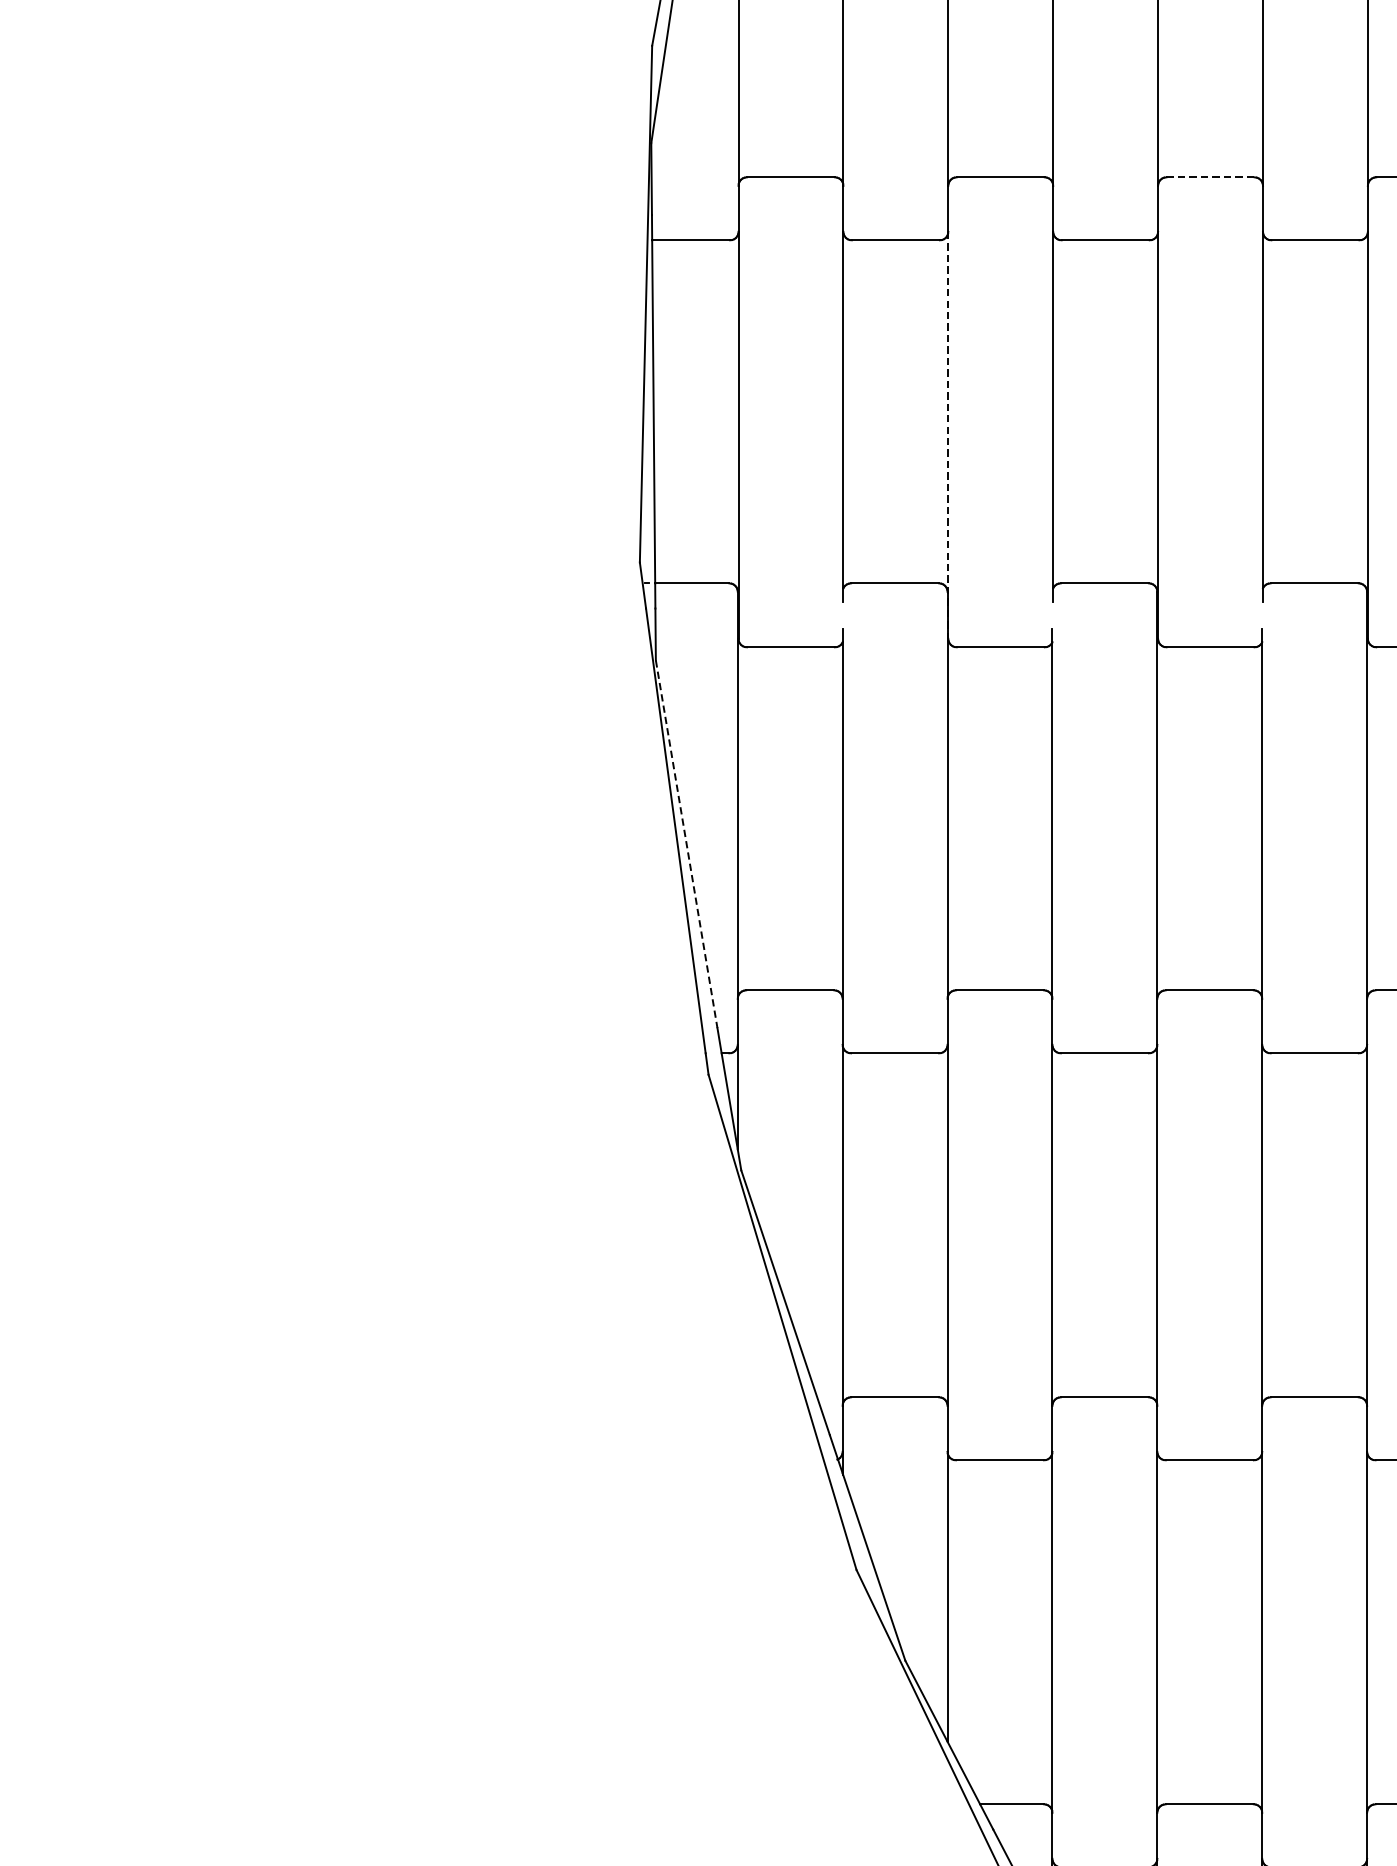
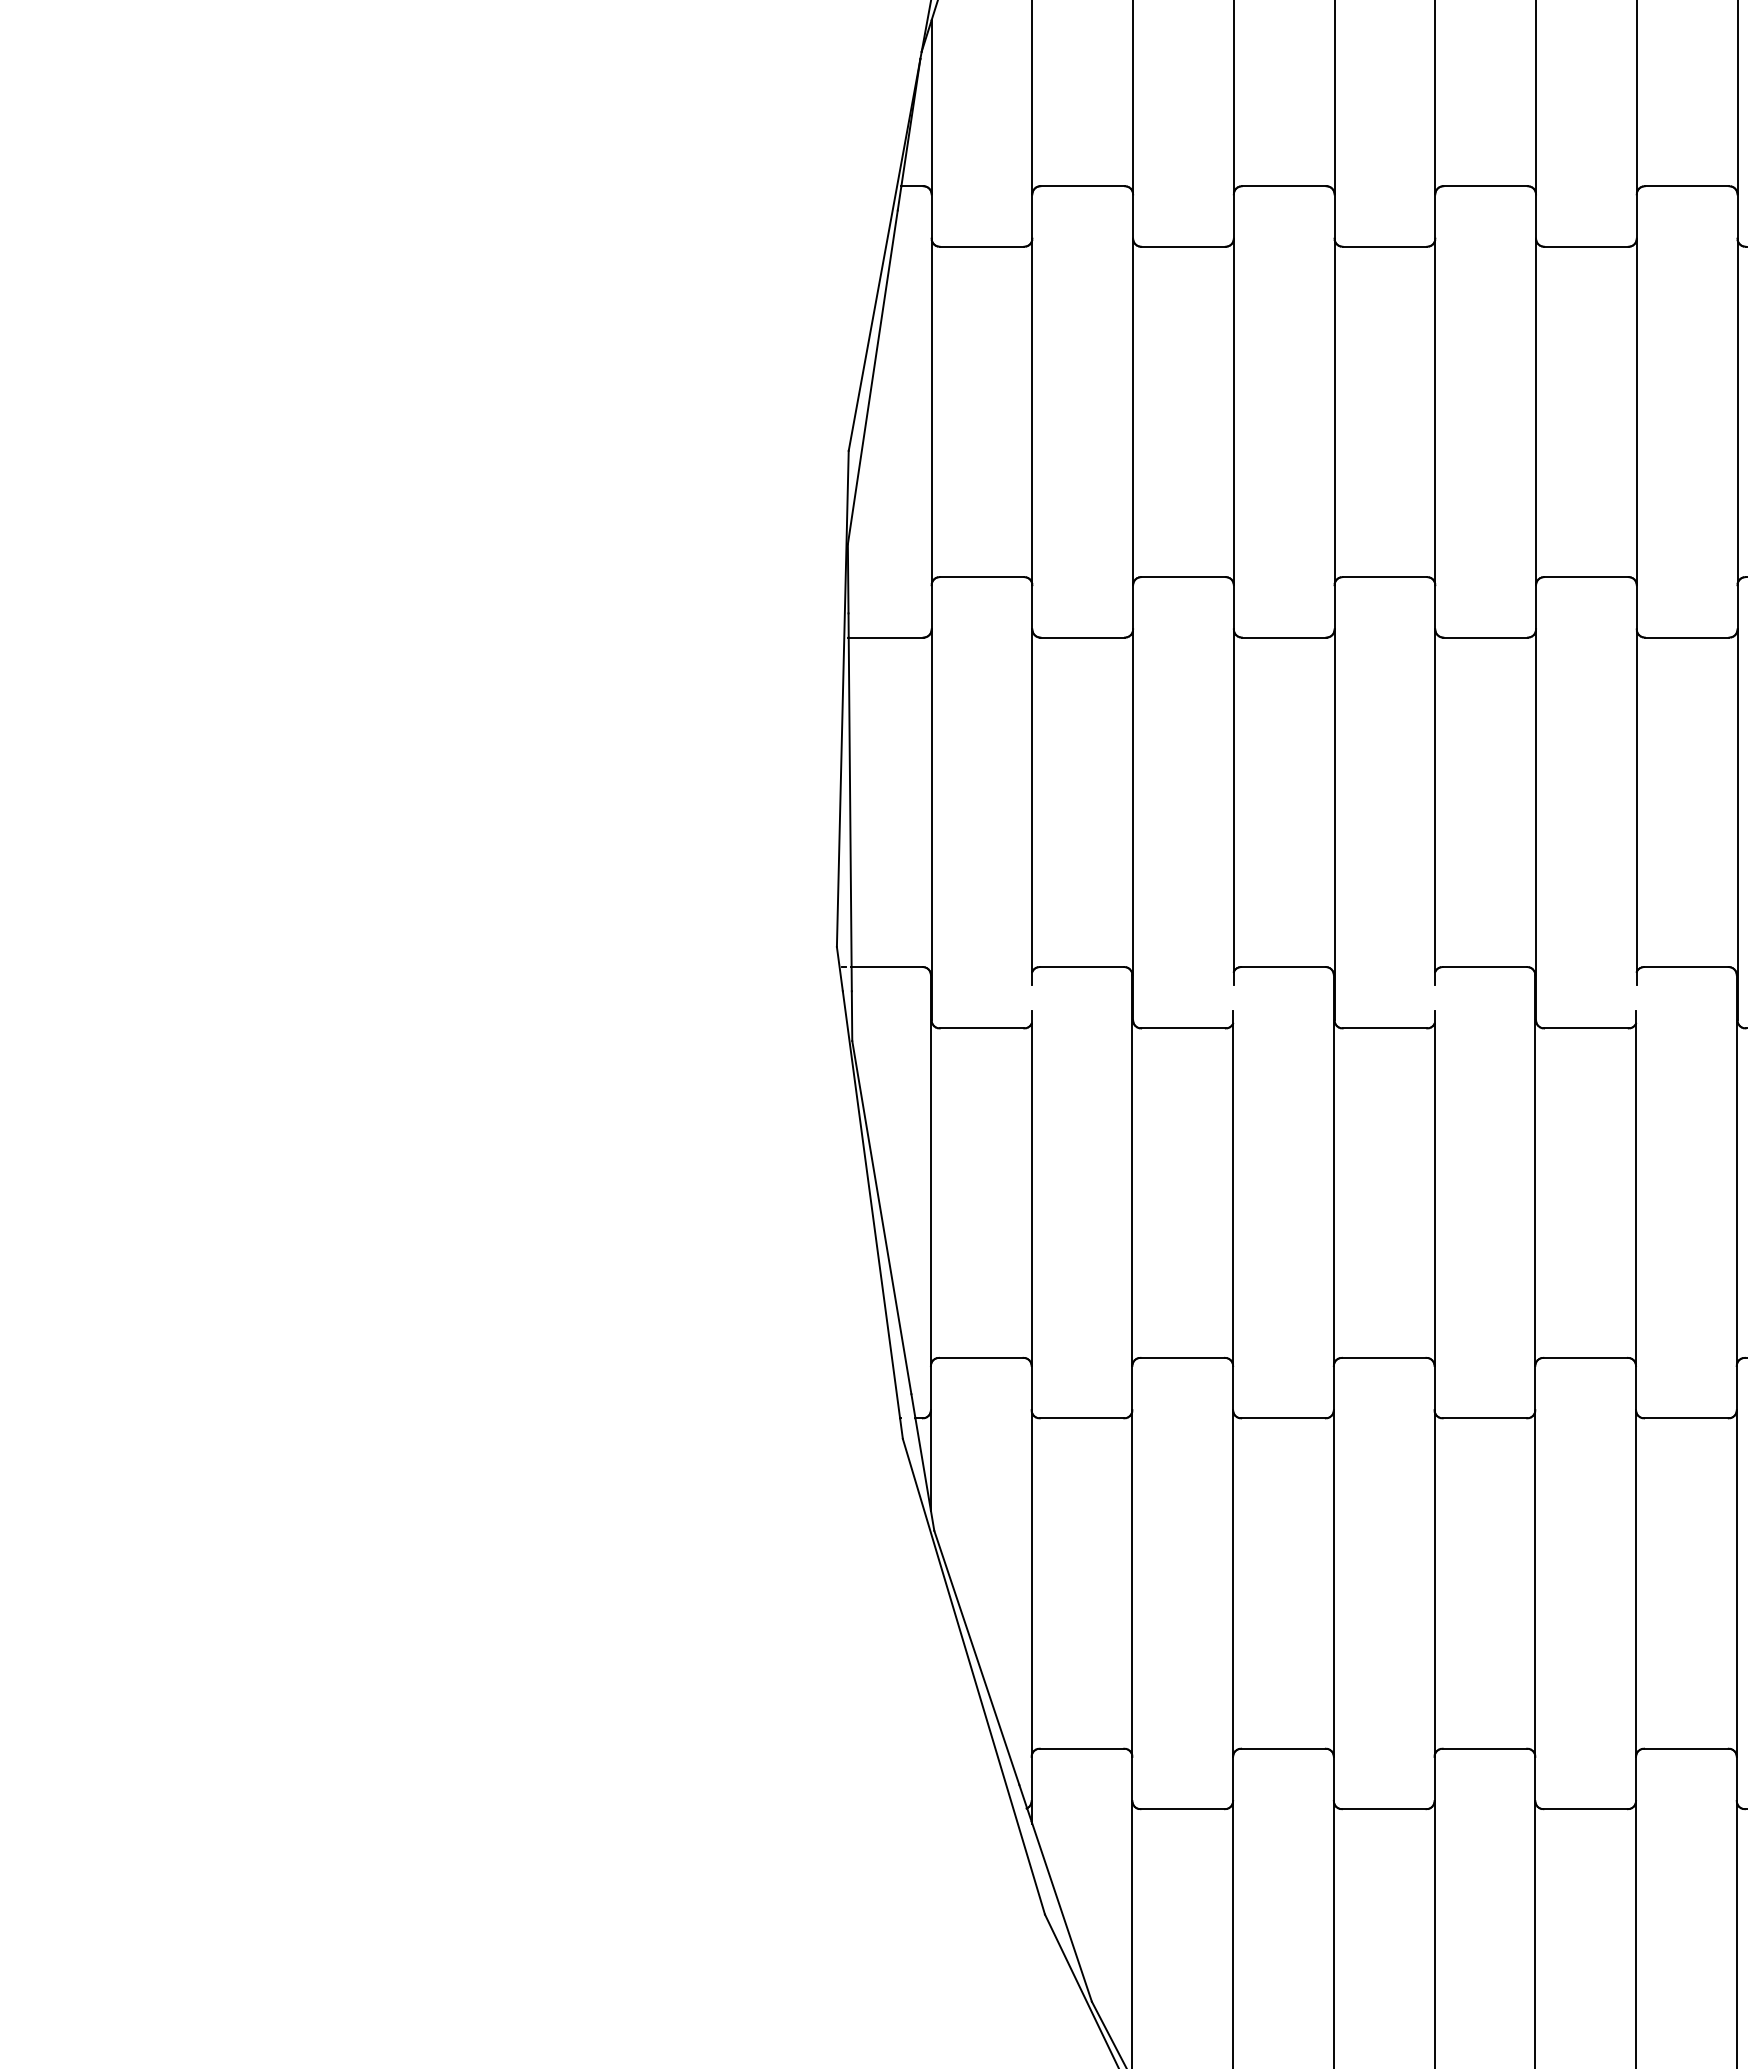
line: (1211, 177) -> (1385, 577), dashed -> solid
line: (948, 435) -> (1133, 825), dashed -> solid
line: (686, 845) -> (881, 1218), dashed -> solid

